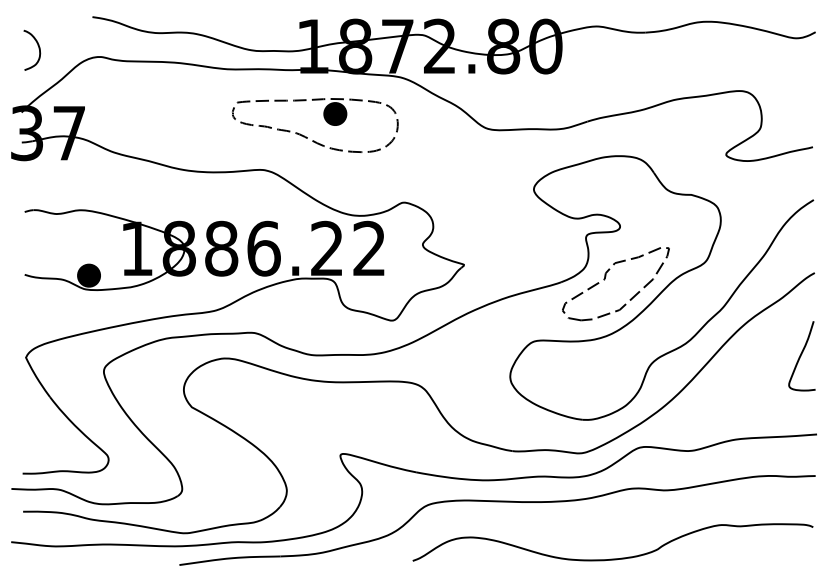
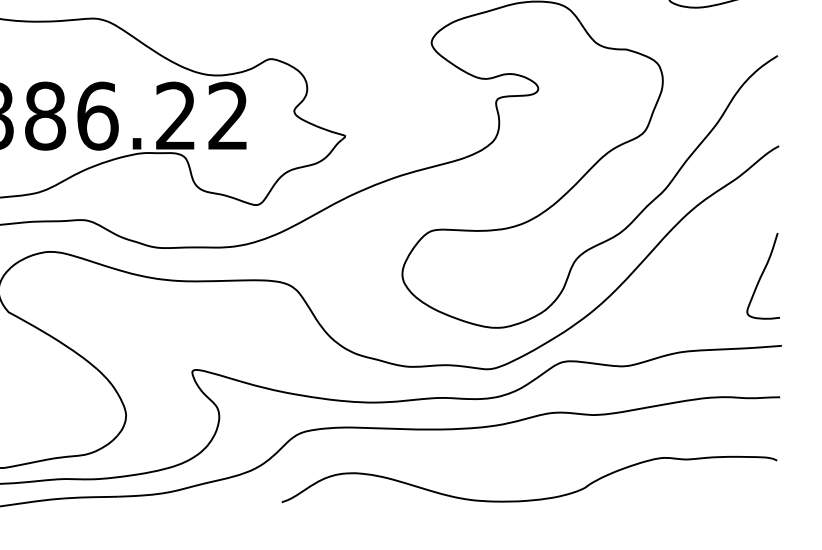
part: (605, 279) -> (520, 154), removed
curve: (801, 356) -> (762, 276), moved

